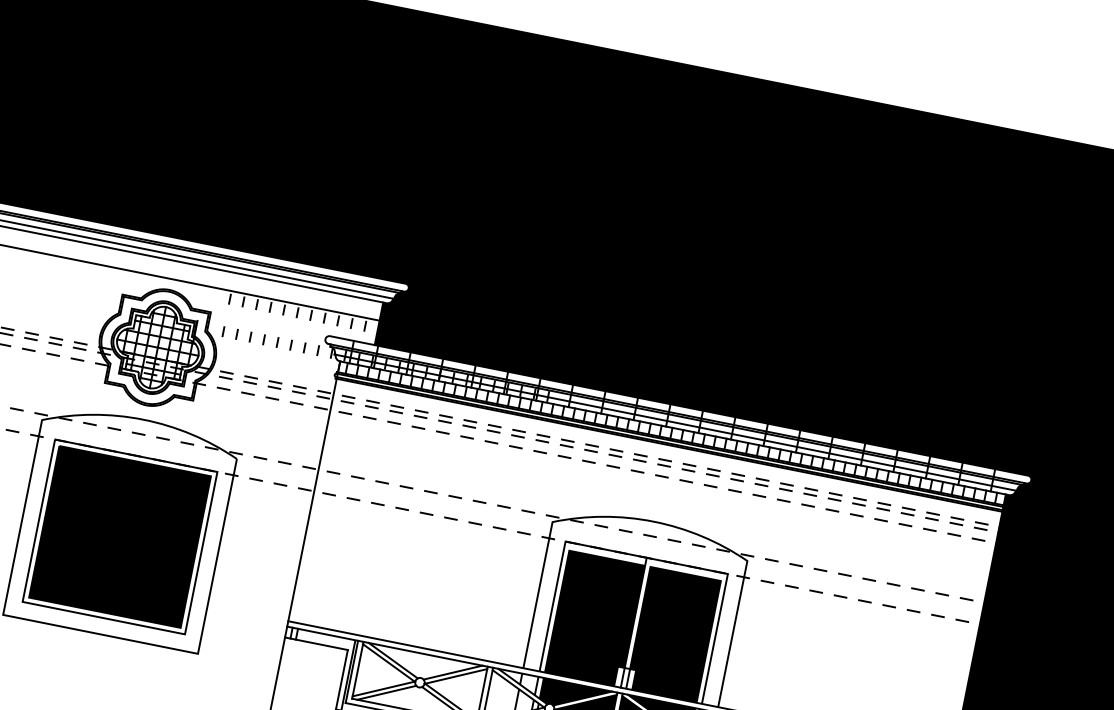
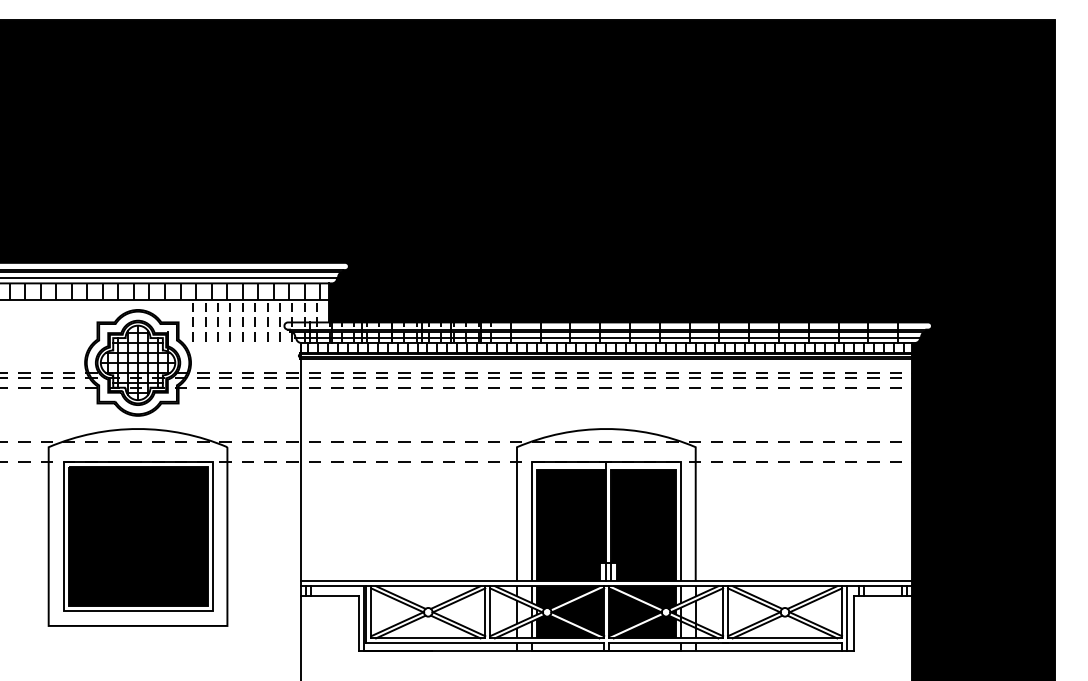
hatch: (202, 275) -> (164, 291), added
hatch: (388, 347) -> (341, 322), added

